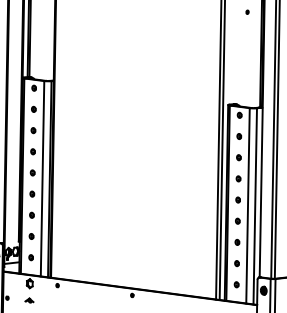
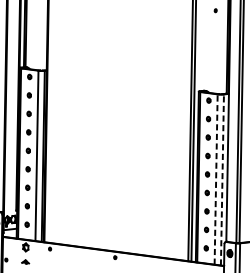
line: (248, 205) -> (216, 179), solid -> dashed
line: (255, 205) -> (222, 179), solid -> dashed

